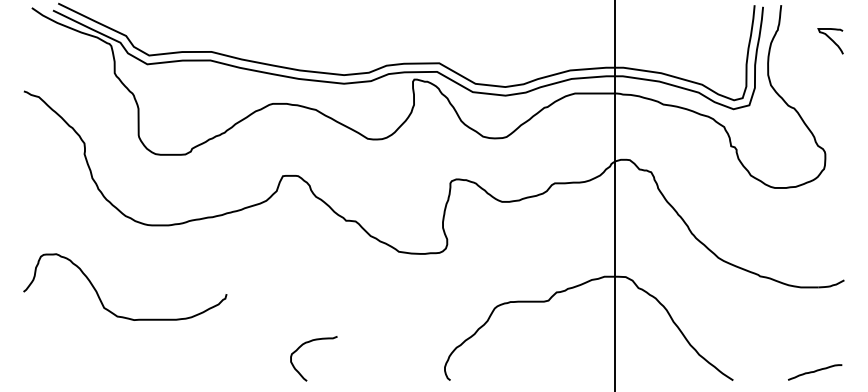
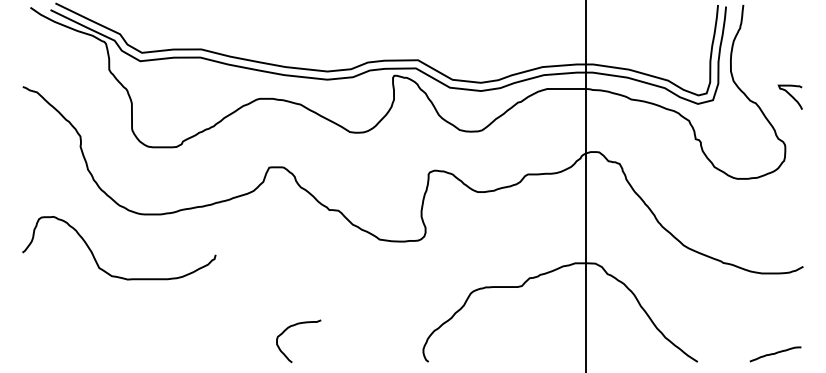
curve: (829, 39) -> (789, 95), moved
curve: (101, 299) -> (96, 259), moved

